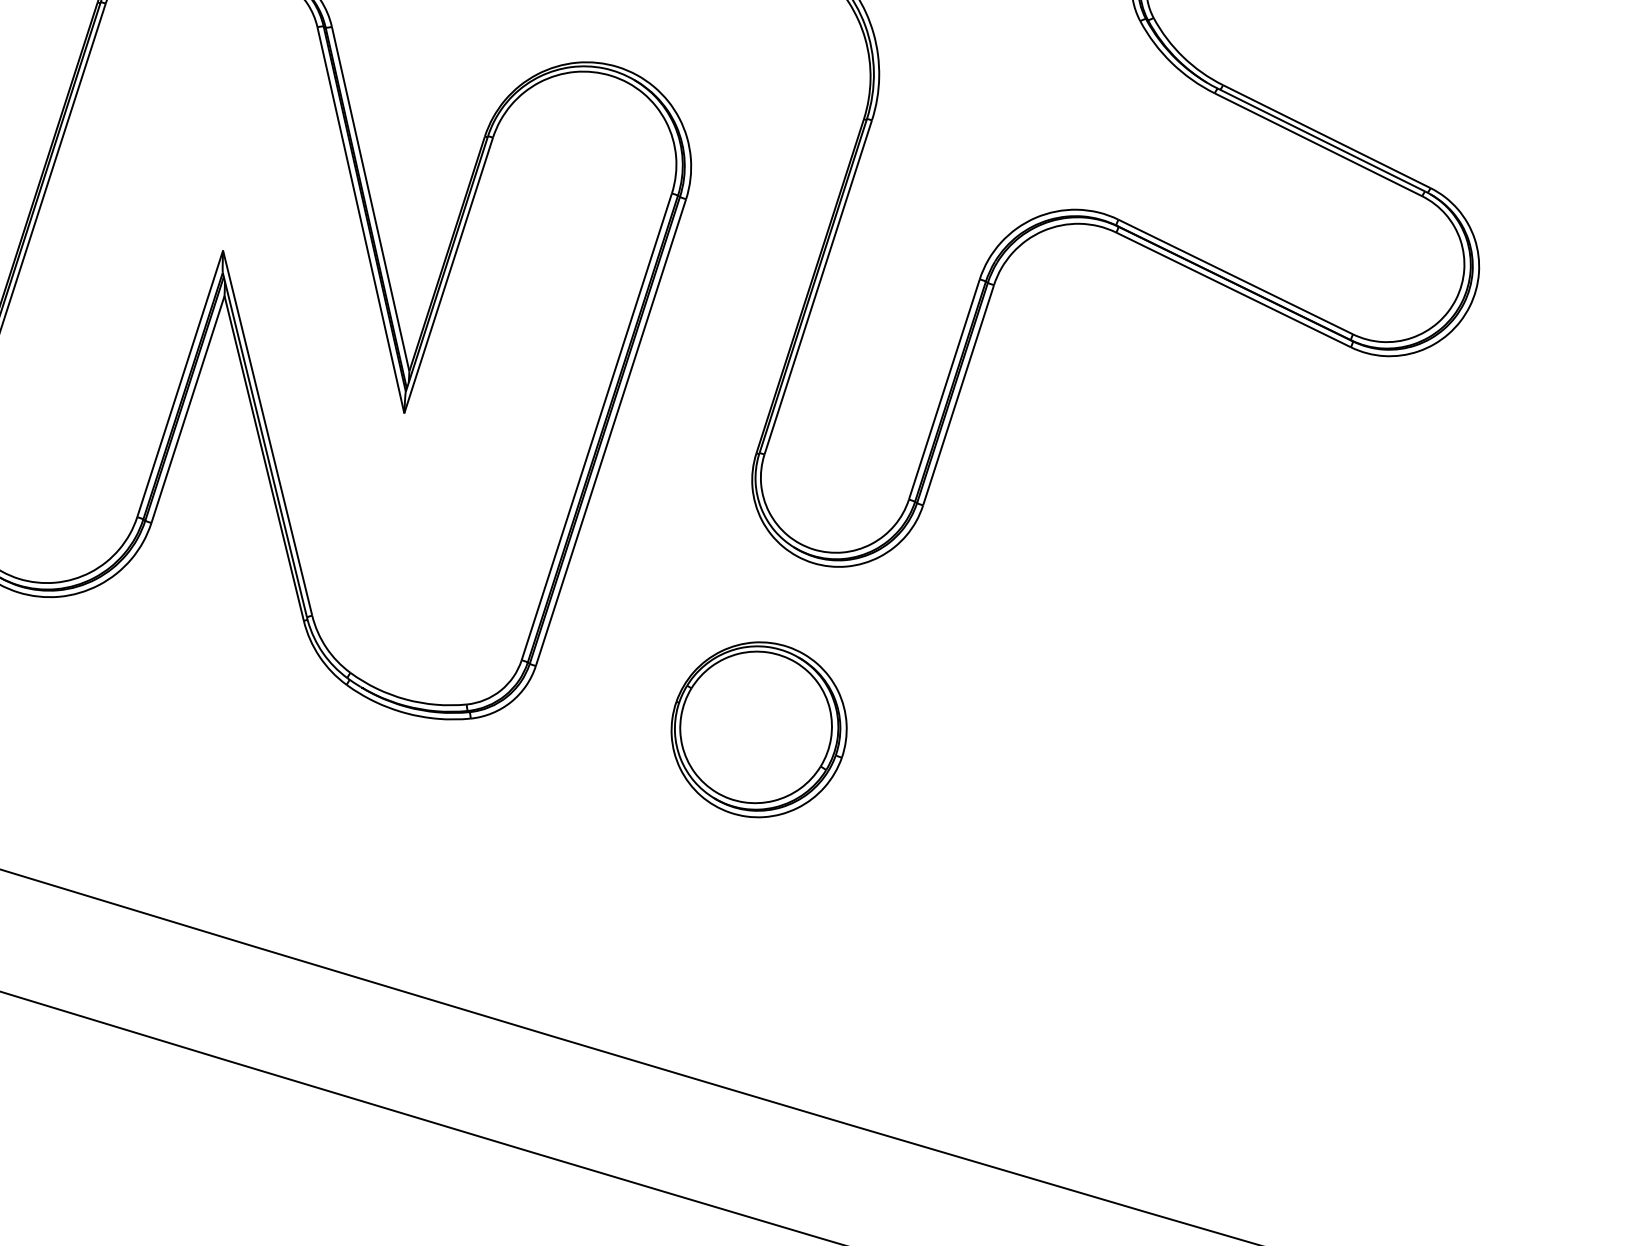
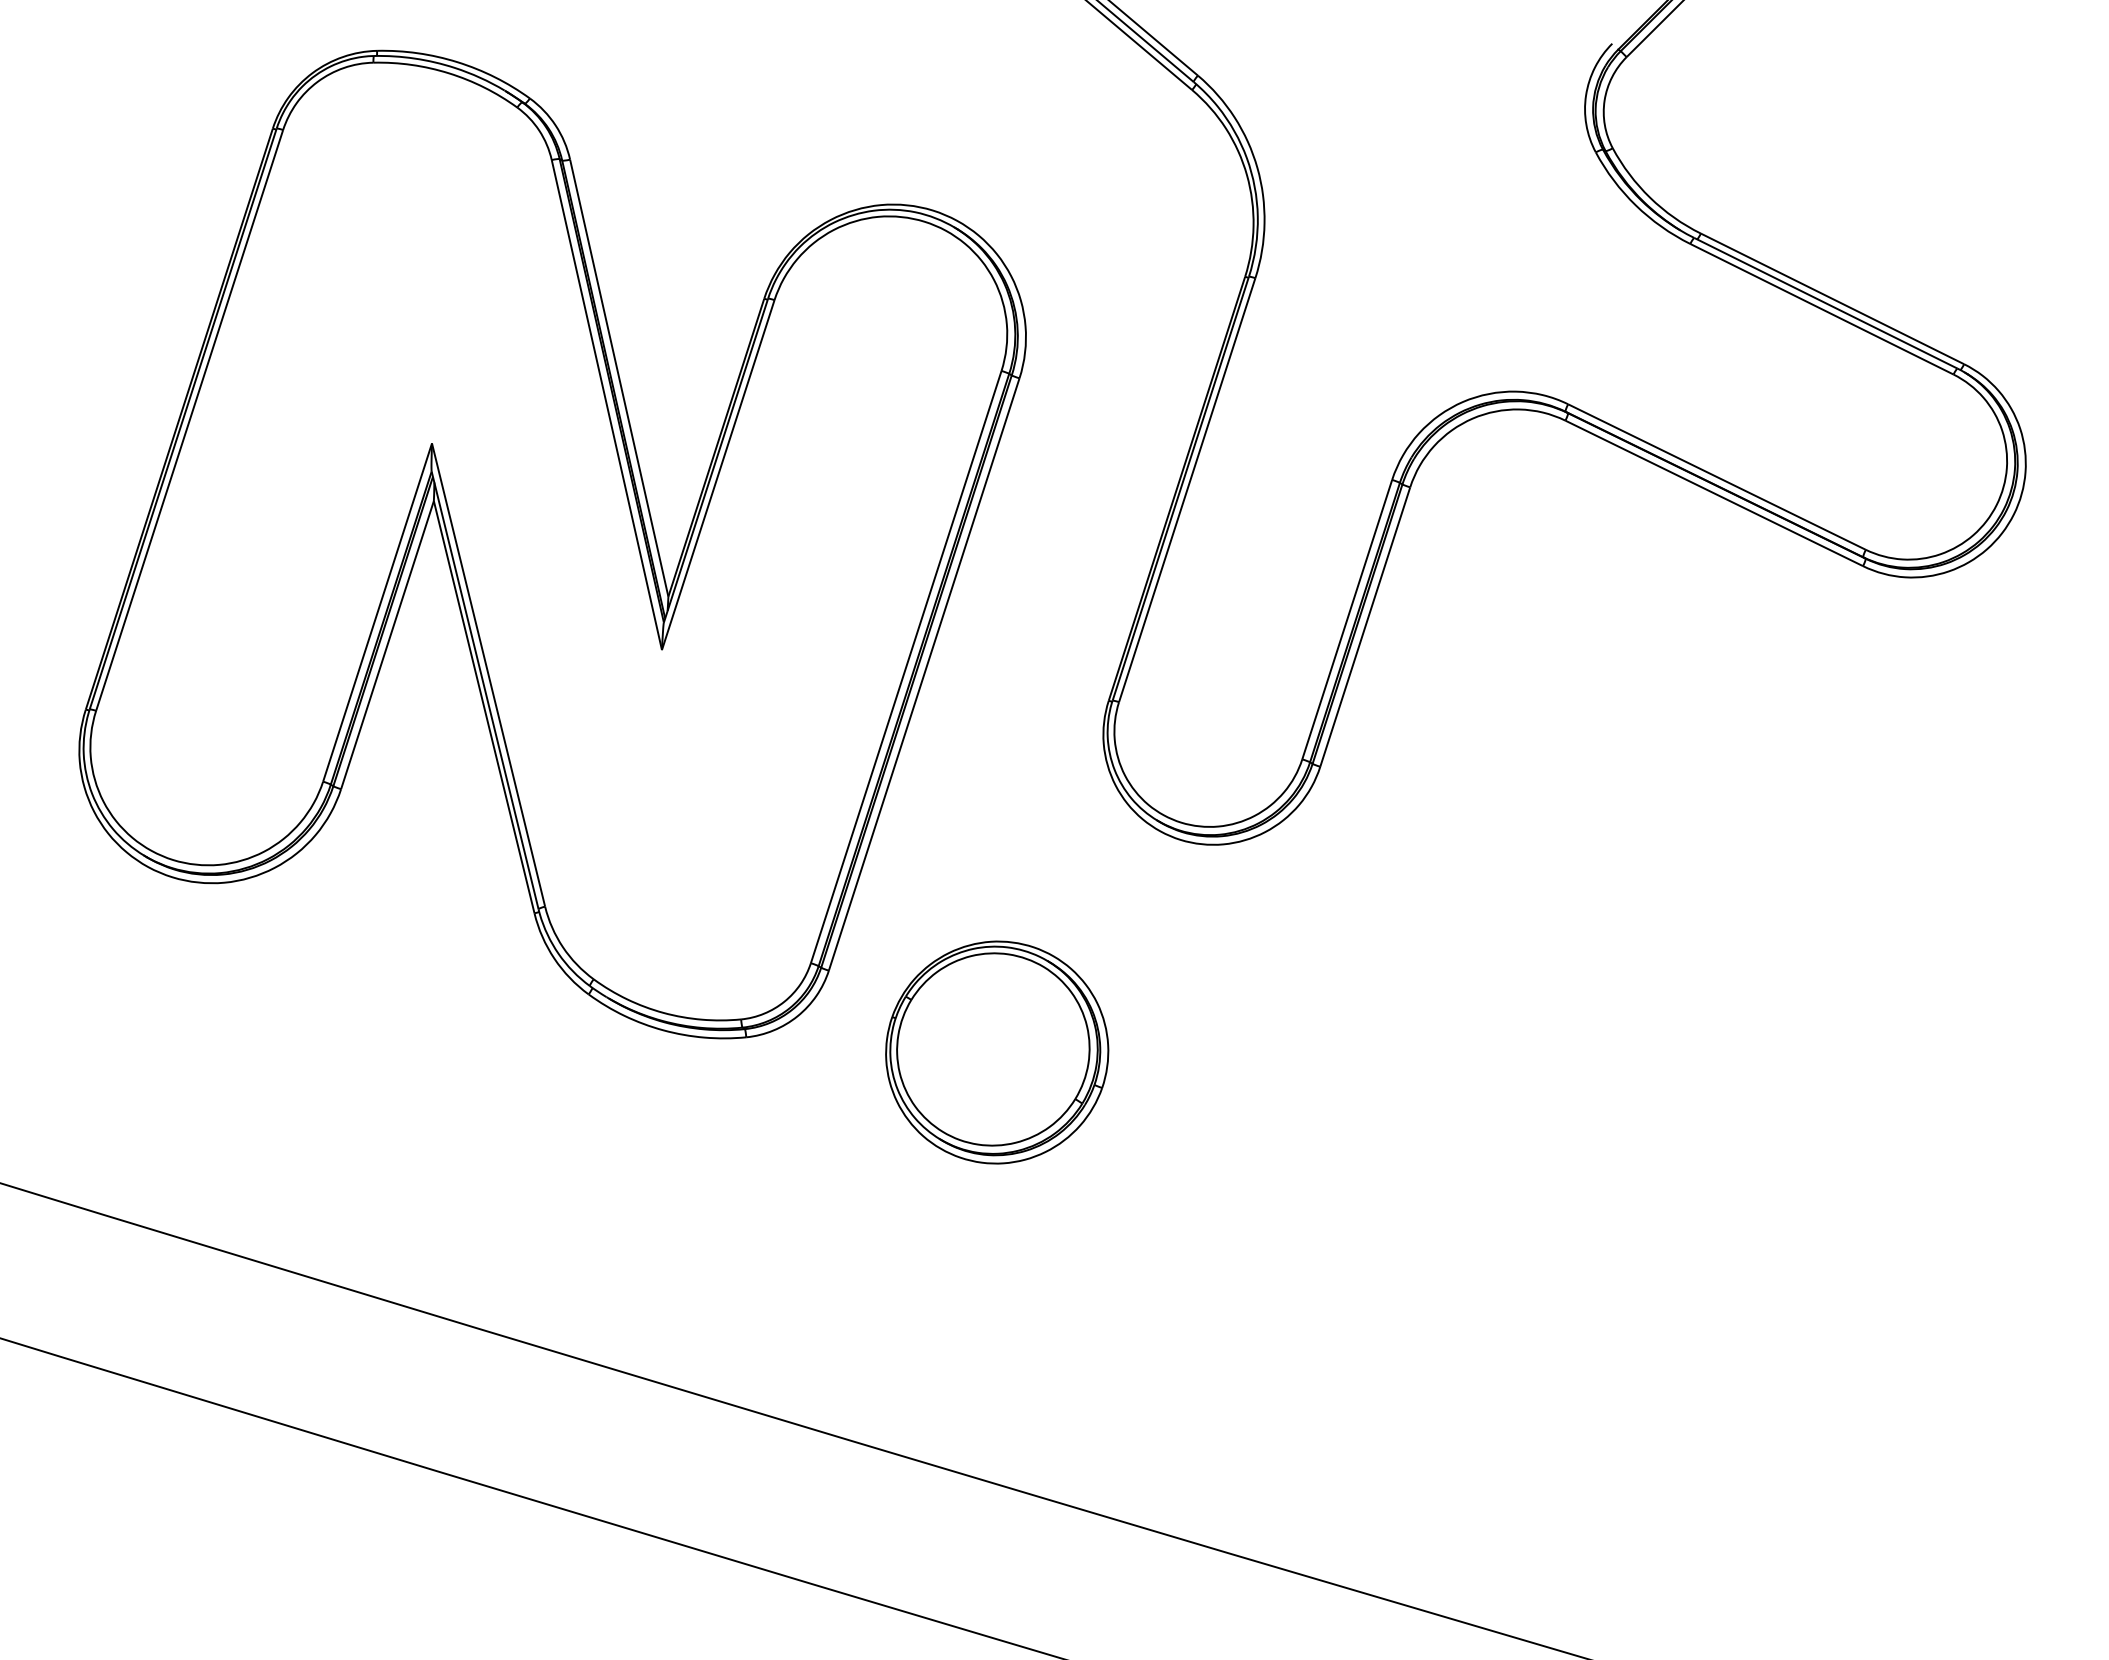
part: (759, 729) -> (997, 1052), moved

